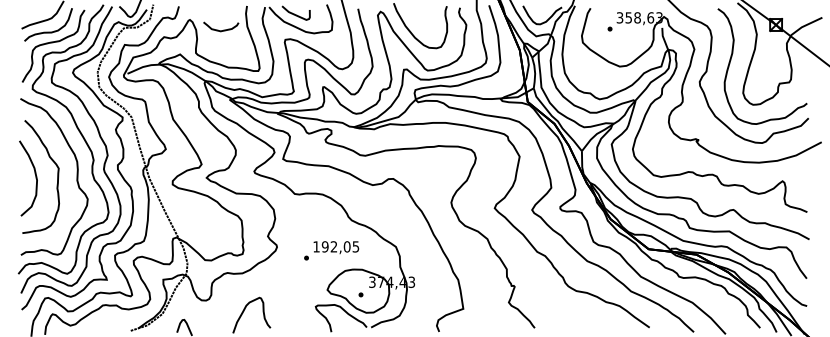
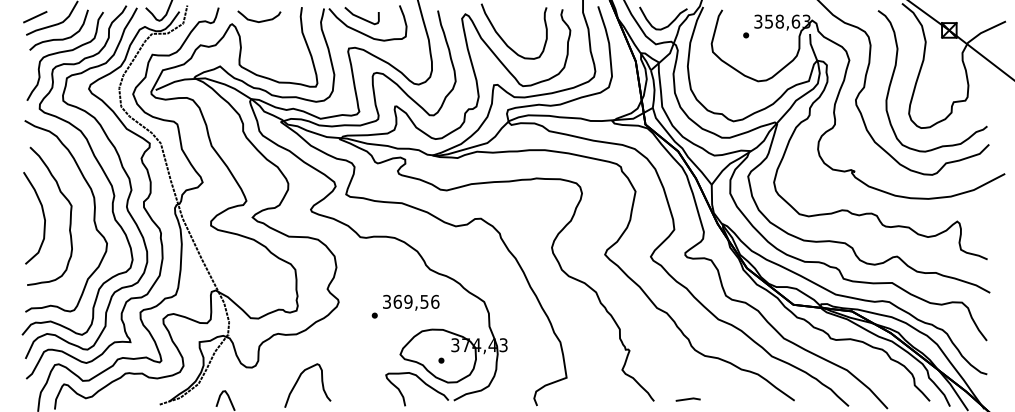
line: (29, 14) -> (35, 17), added
curve: (222, 29) -> (260, 20), moved
text: (336, 246) -> (411, 301), 192,05 -> 369,56
line: (562, 326) -> (687, 399), added

